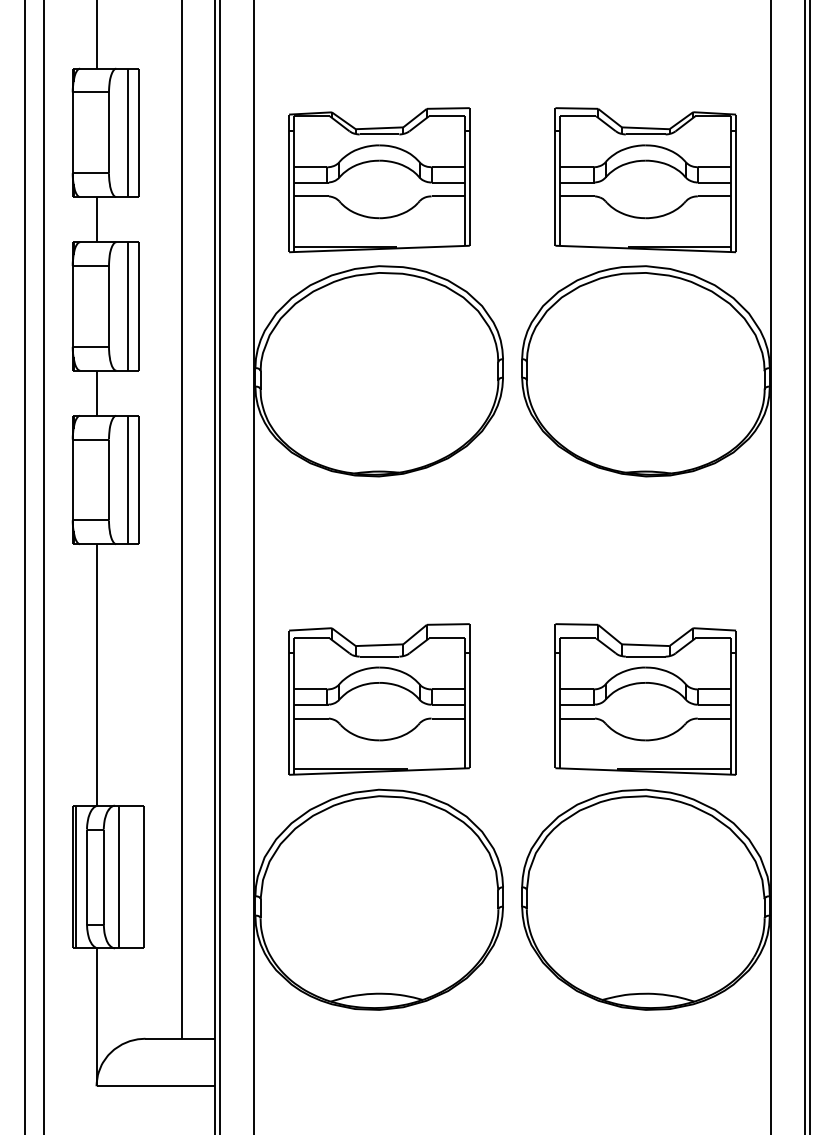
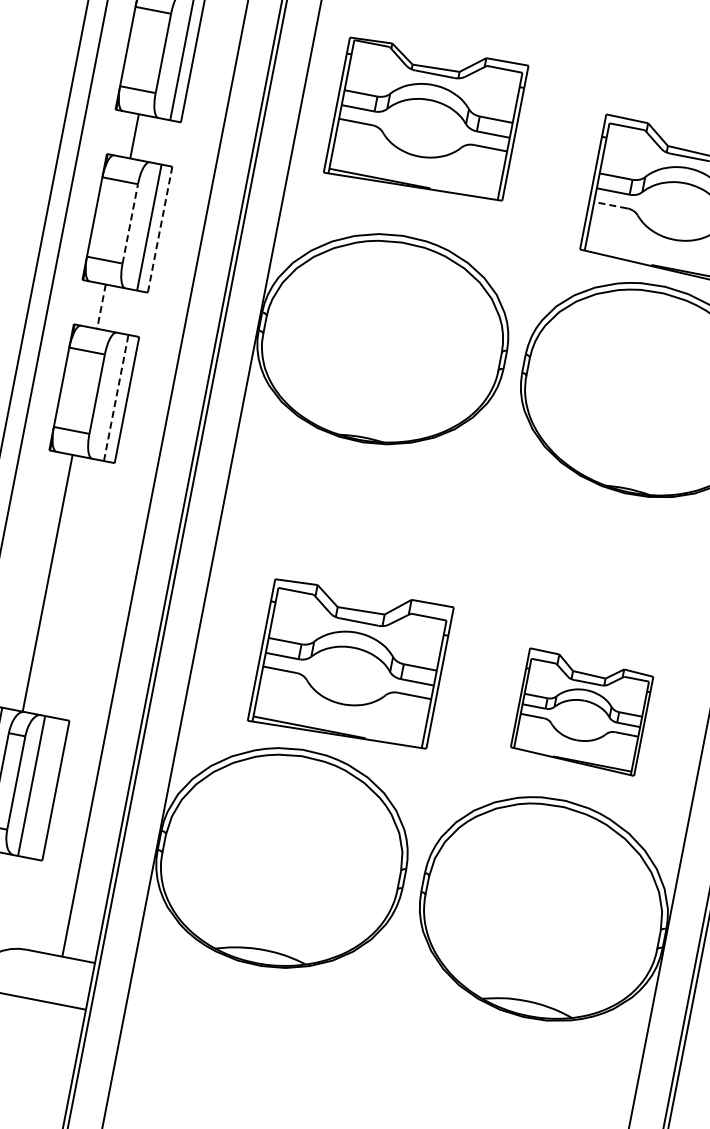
part: (379, 180) -> (426, 119), moved
line: (576, 196) -> (610, 205), solid -> dashed
line: (109, 305) -> (130, 223), solid -> dashed
line: (139, 306) -> (160, 229), solid -> dashed
line: (96, 393) -> (101, 306), solid -> dashed
line: (128, 479) -> (116, 397), solid -> dashed
part: (379, 699) -> (350, 664), moved
part: (645, 699) -> (581, 712), size x0.7

